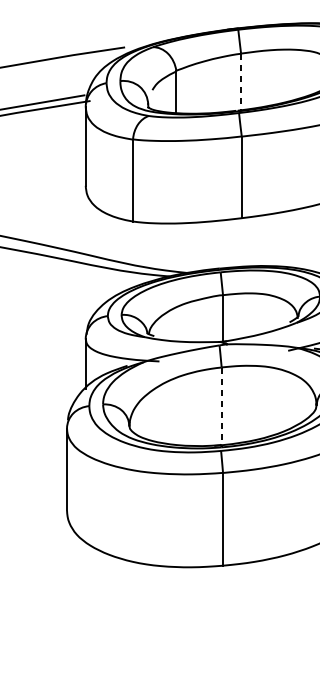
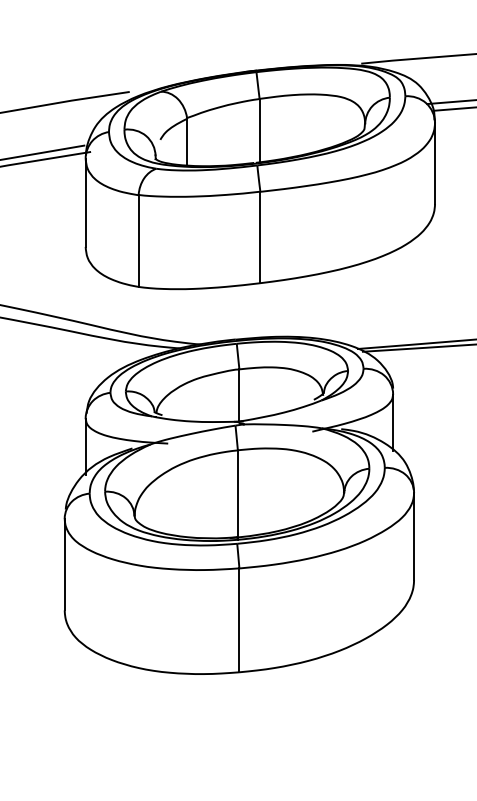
line: (240, 81) -> (259, 130), dashed -> solid
line: (221, 407) -> (237, 495), dashed -> solid

